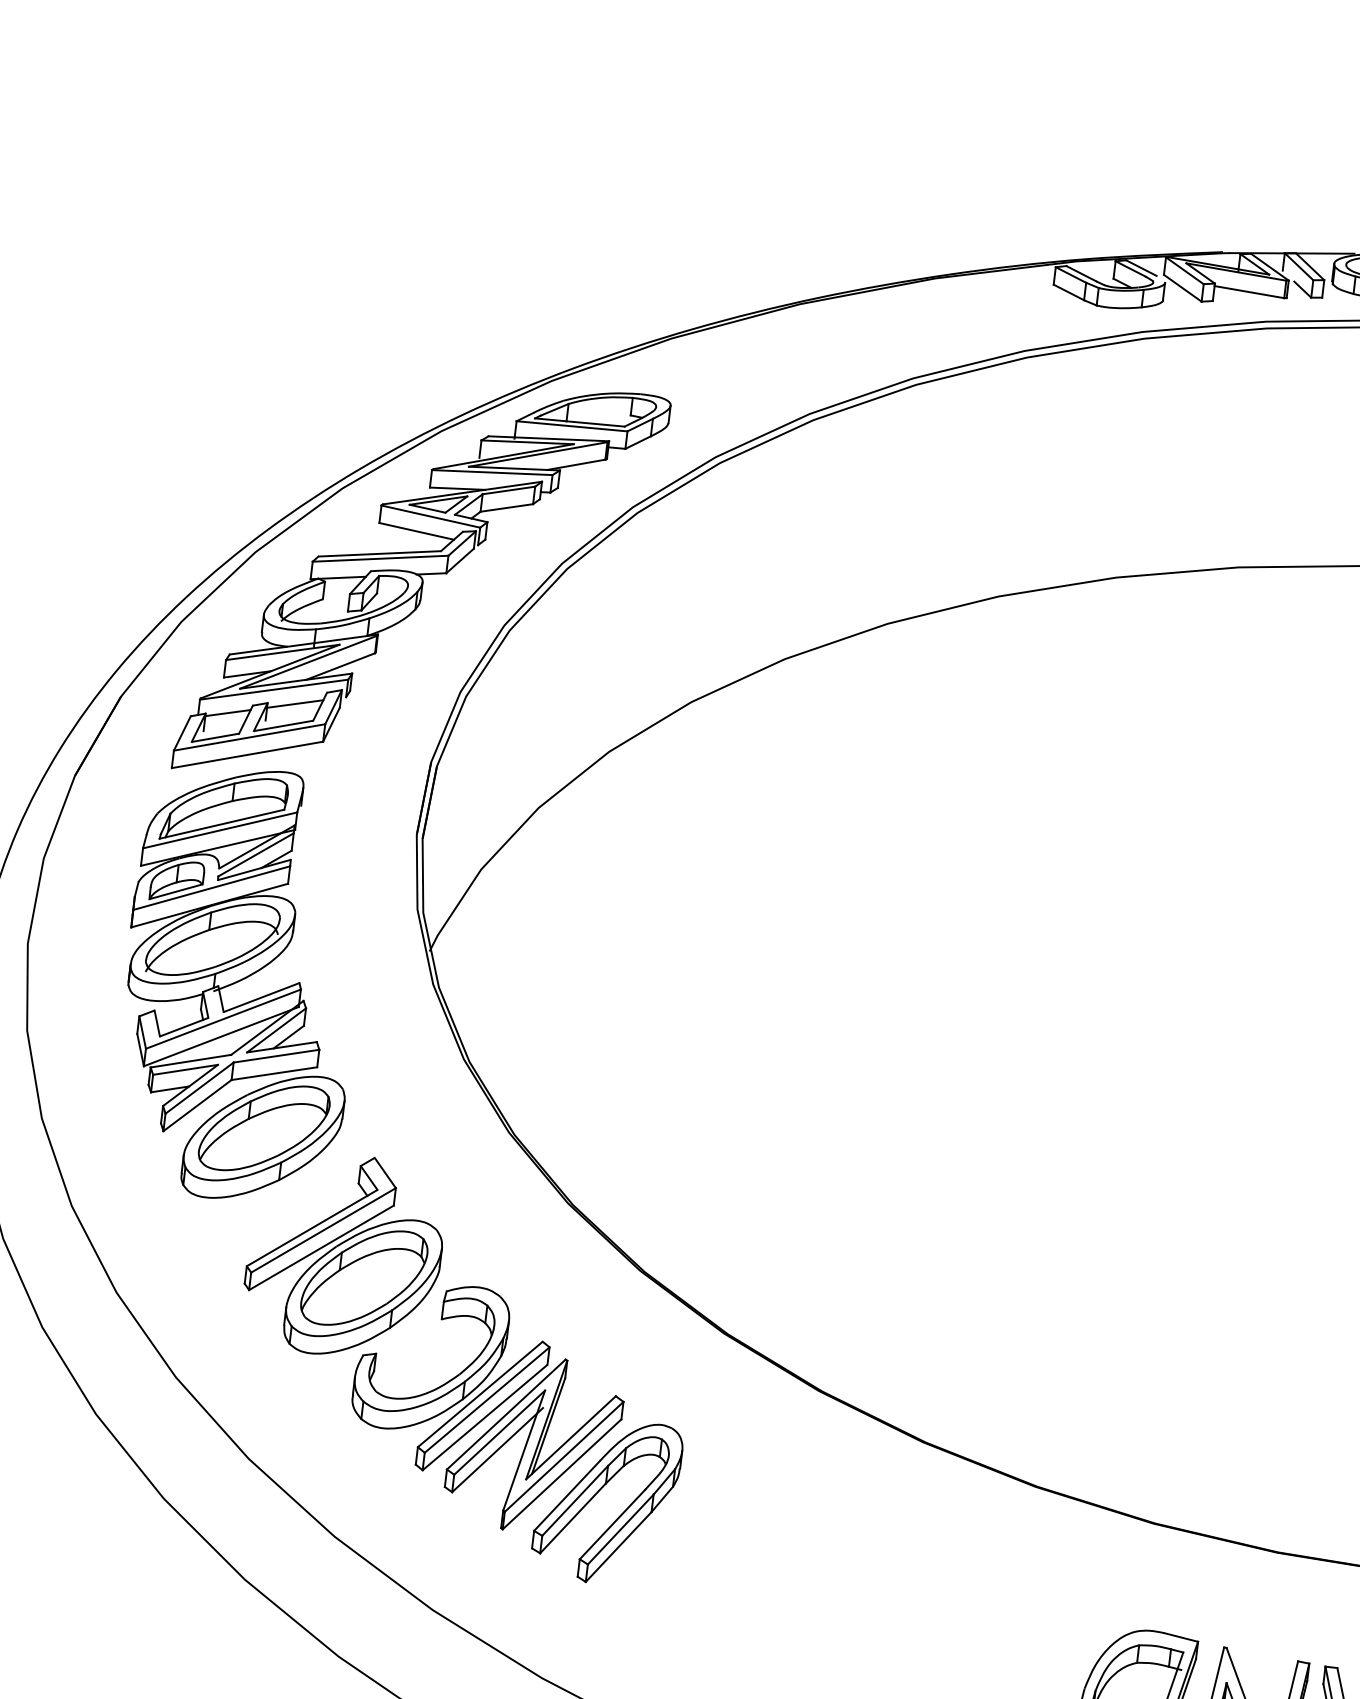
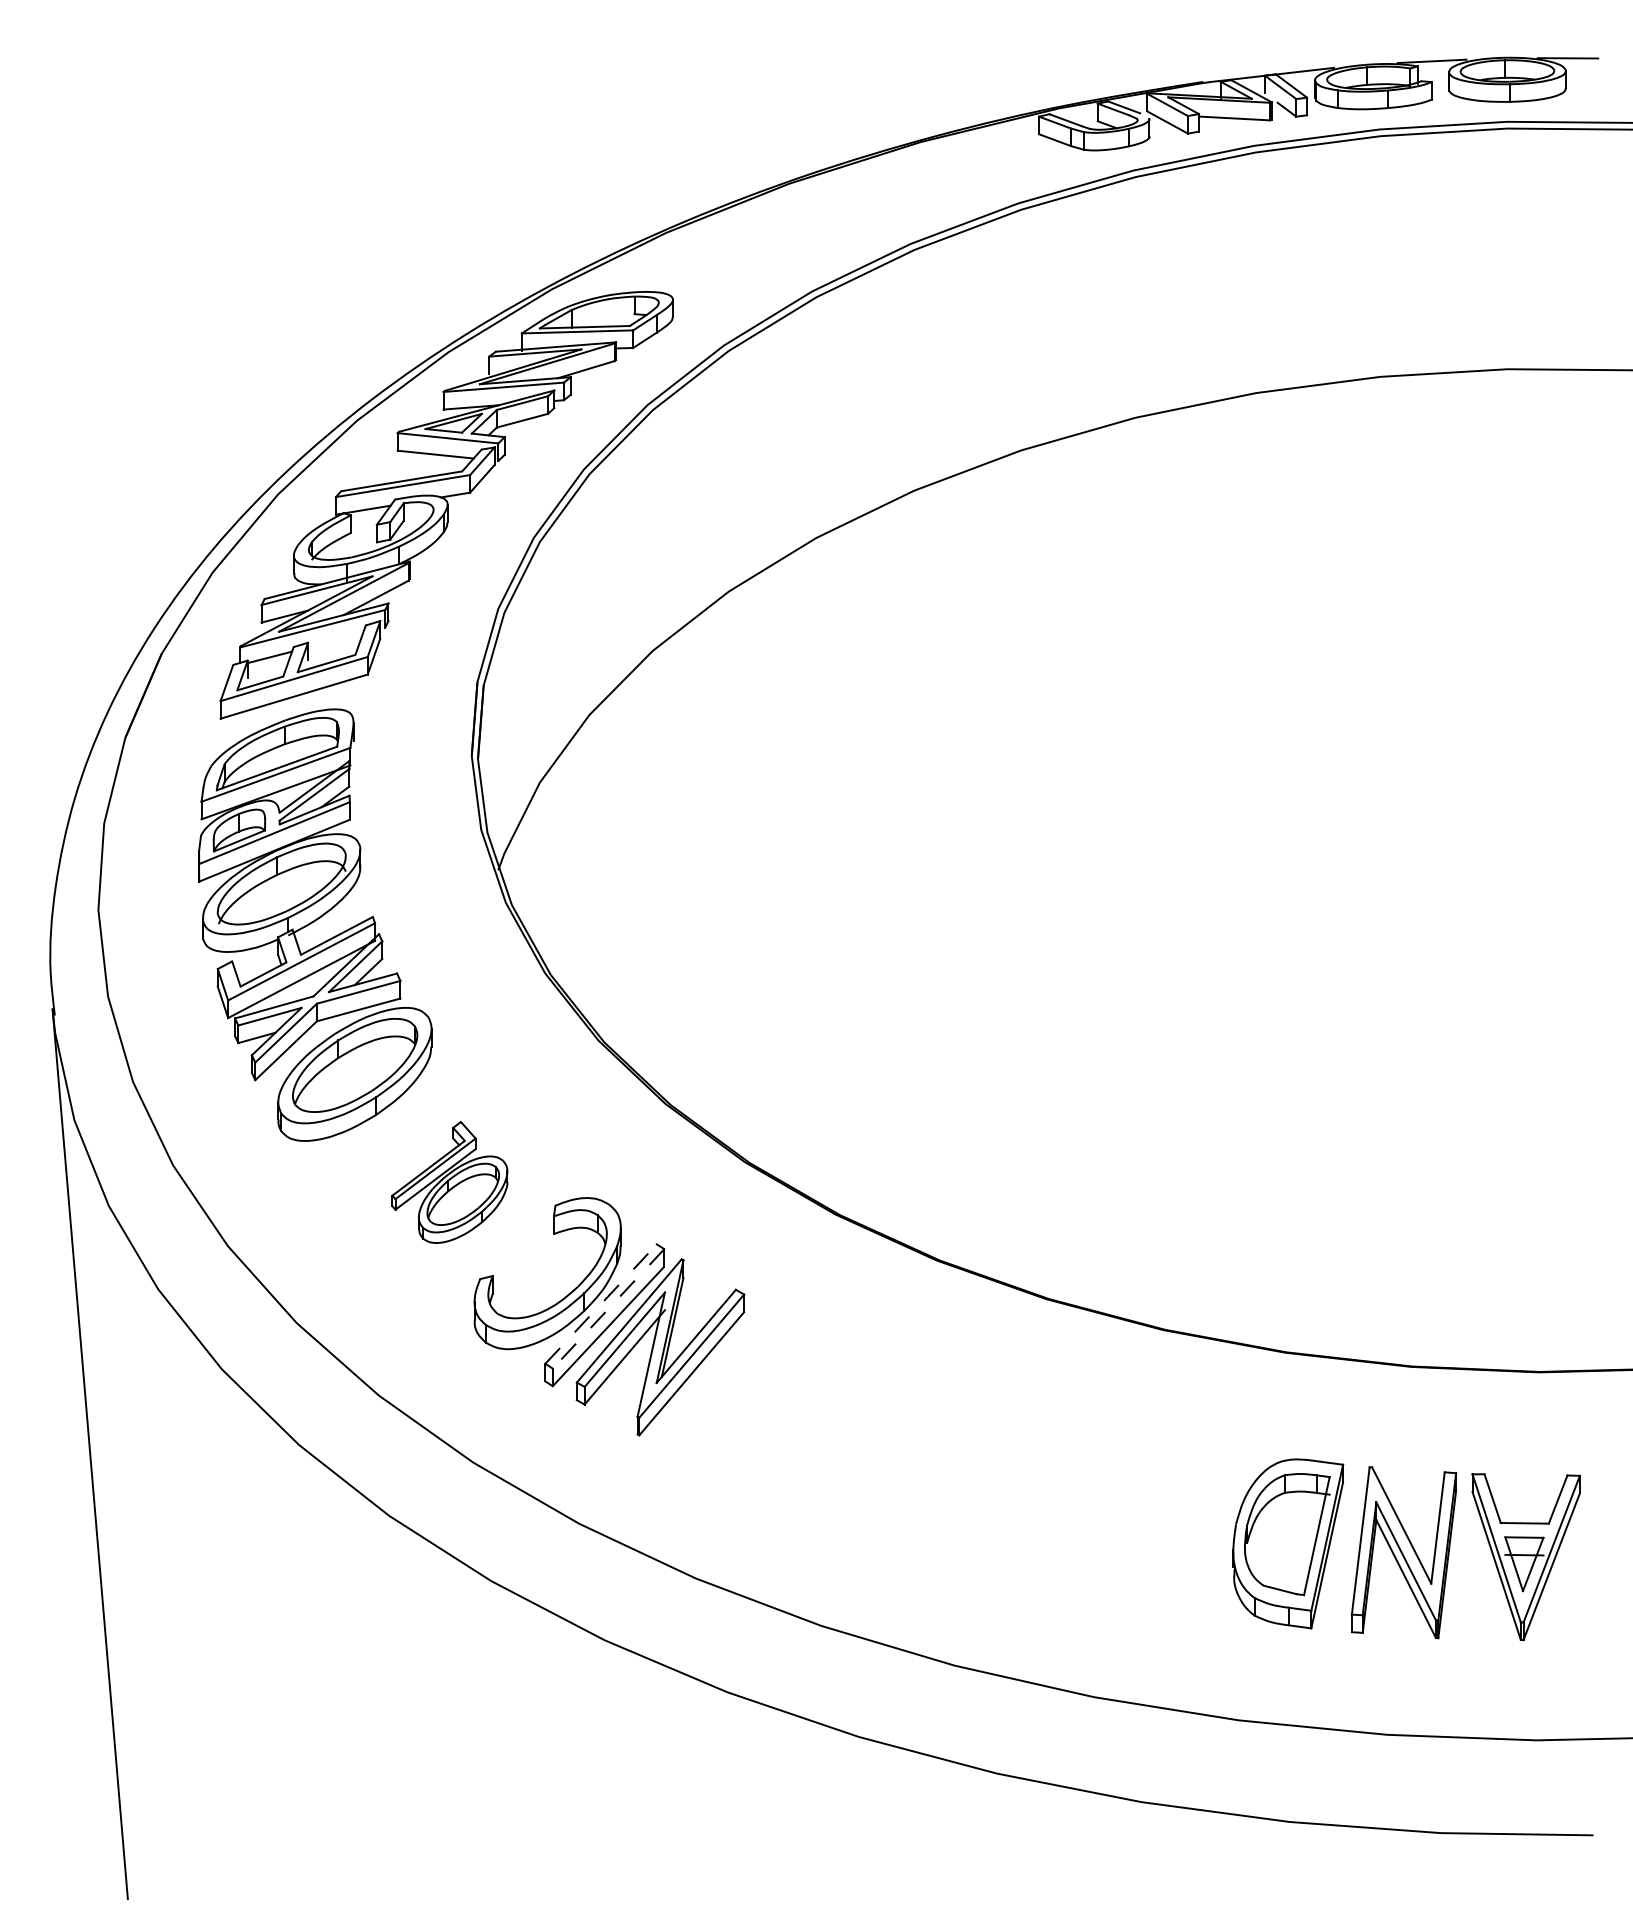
line: (295, 704) -> (335, 640), removed
part: (344, 1255) -> (449, 1182), size x0.6
line: (480, 1393) -> (601, 1303), solid -> dashed
line: (486, 1400) -> (607, 1309), solid -> dashed
part: (598, 1492) -> (730, 1387), removed

